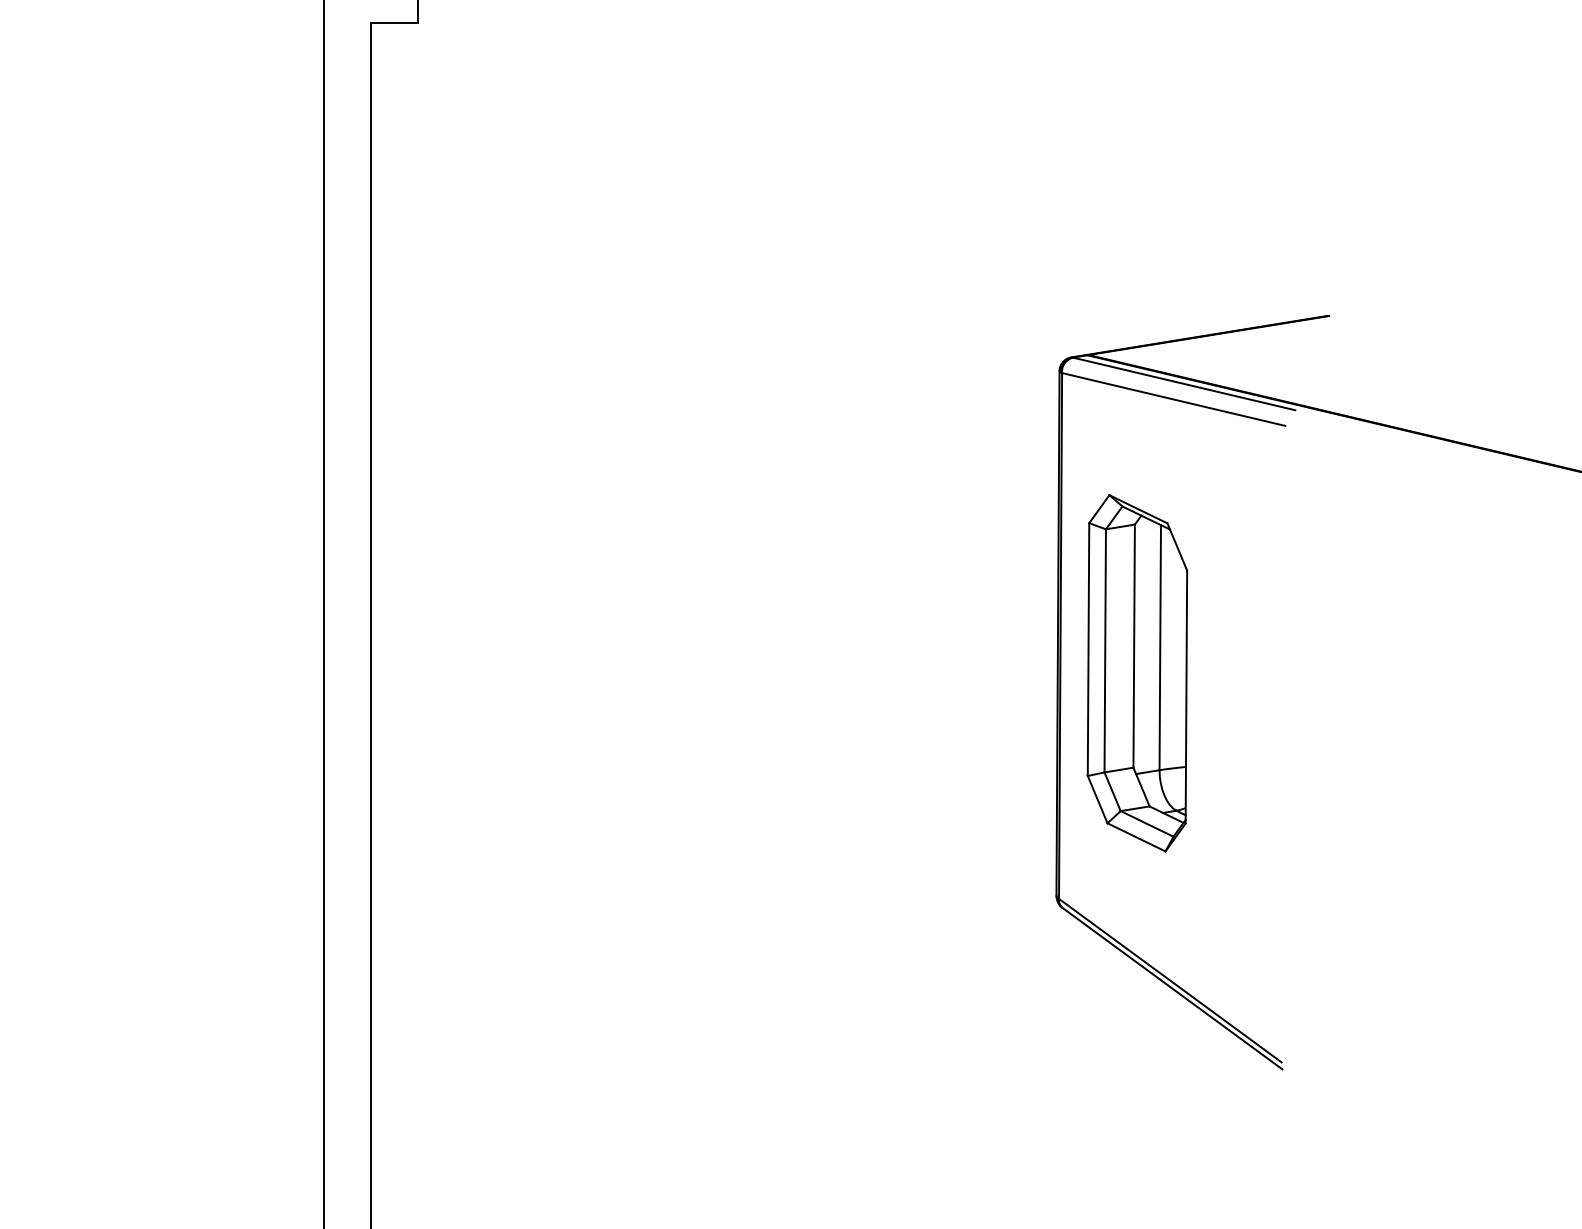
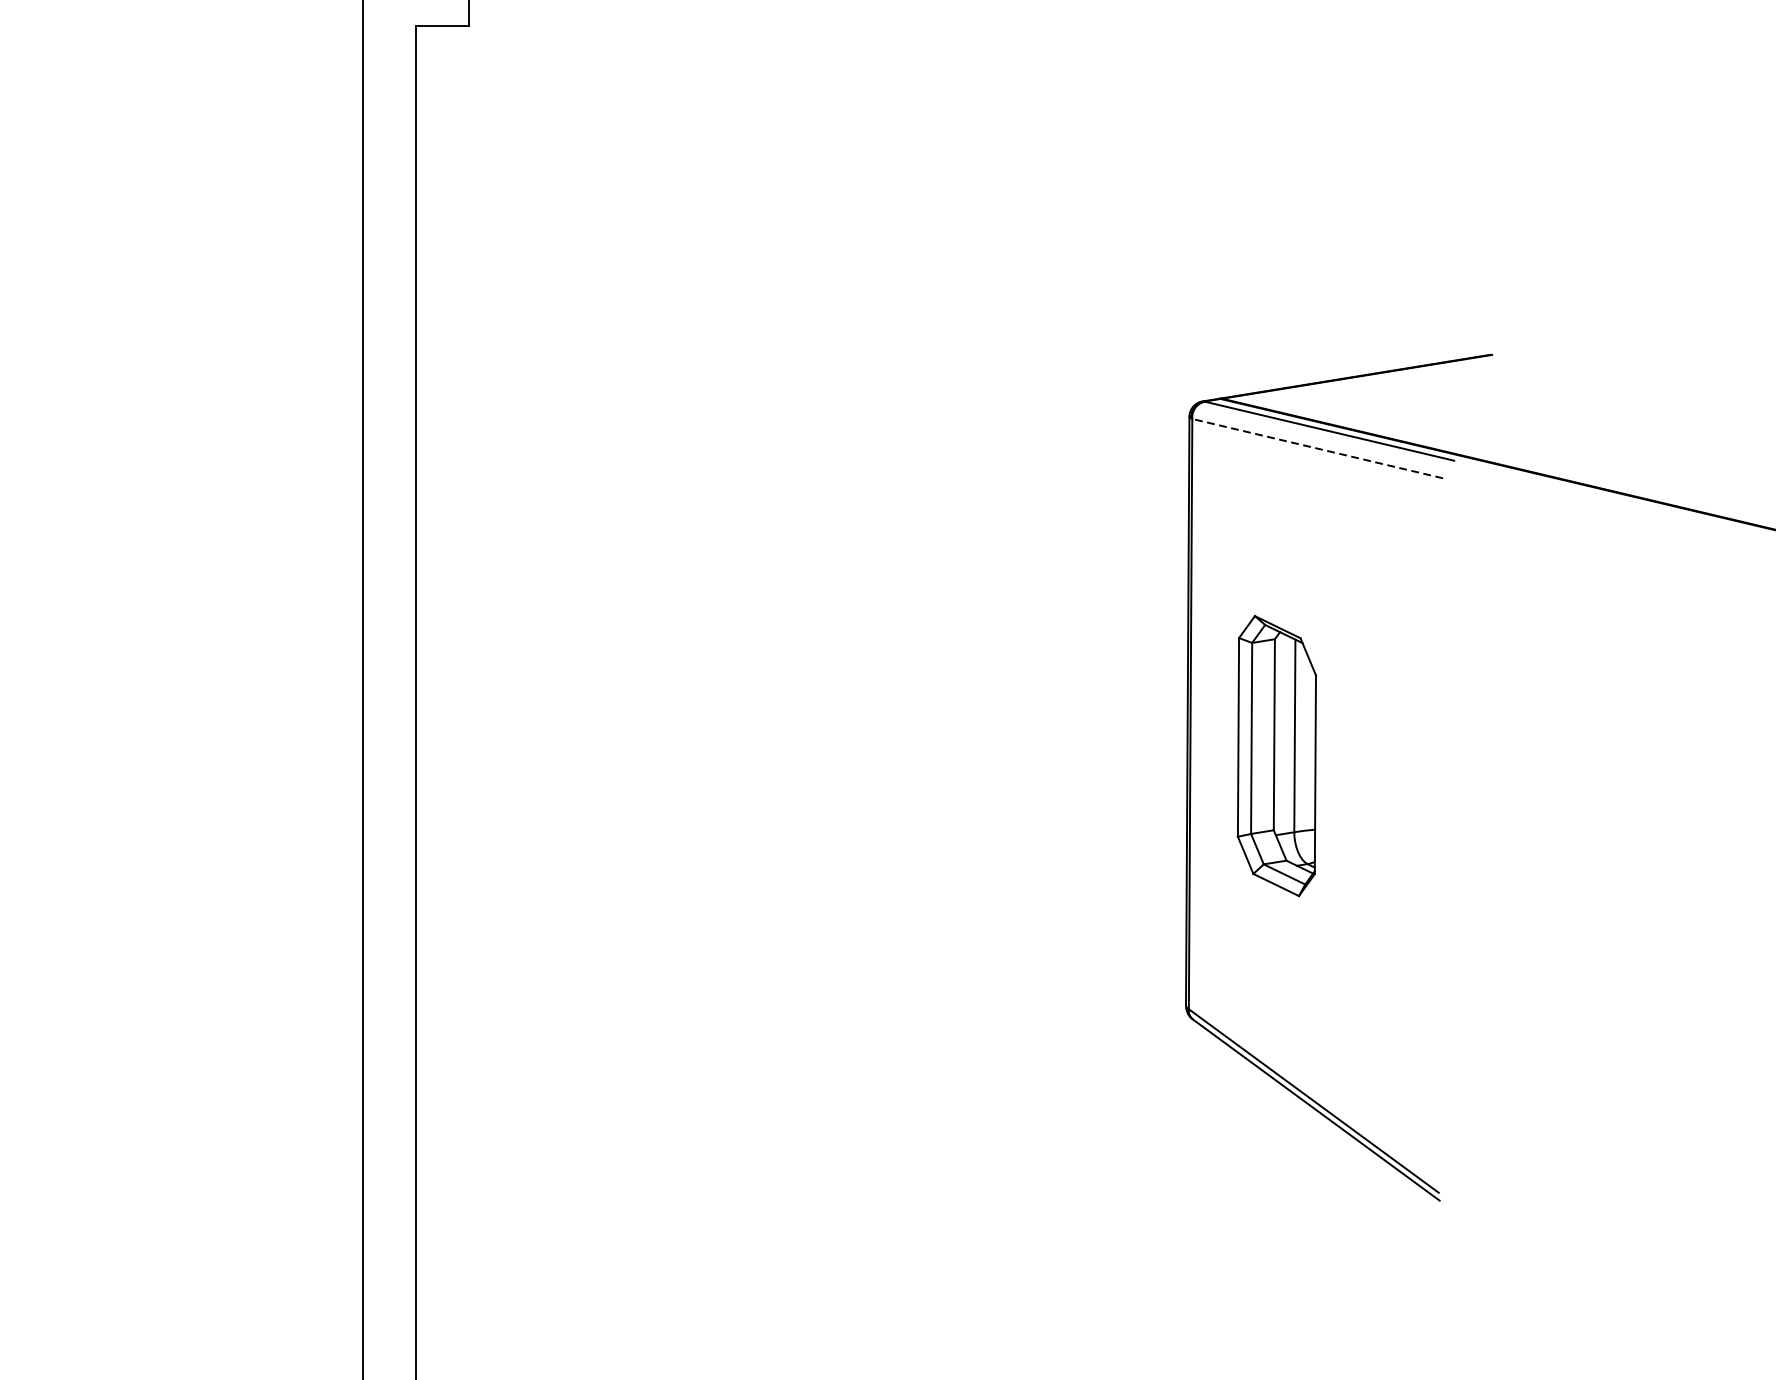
line: (1173, 399) -> (1317, 448), solid -> dashed
part: (1137, 673) -> (1276, 756), size x0.7

